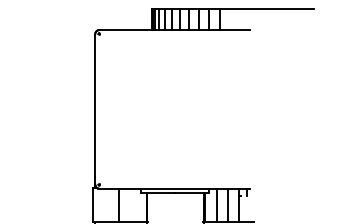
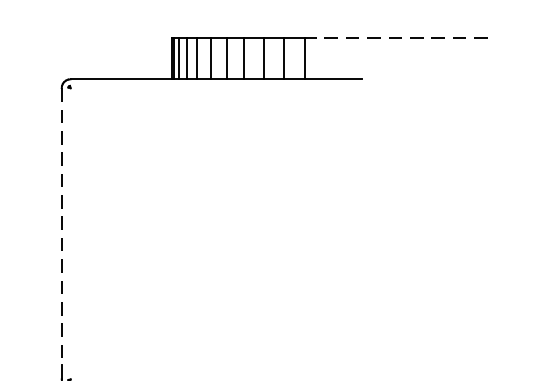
line: (266, 8) -> (394, 37), solid -> dashed
line: (95, 106) -> (62, 228), solid -> dashed

